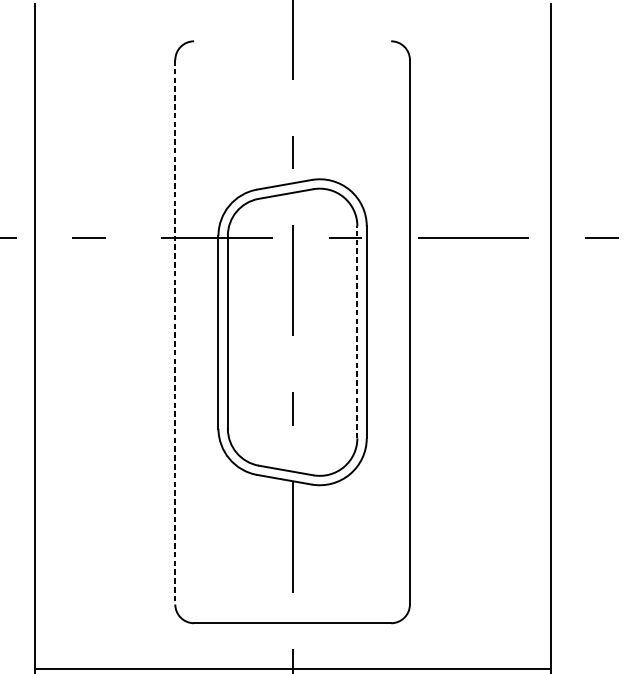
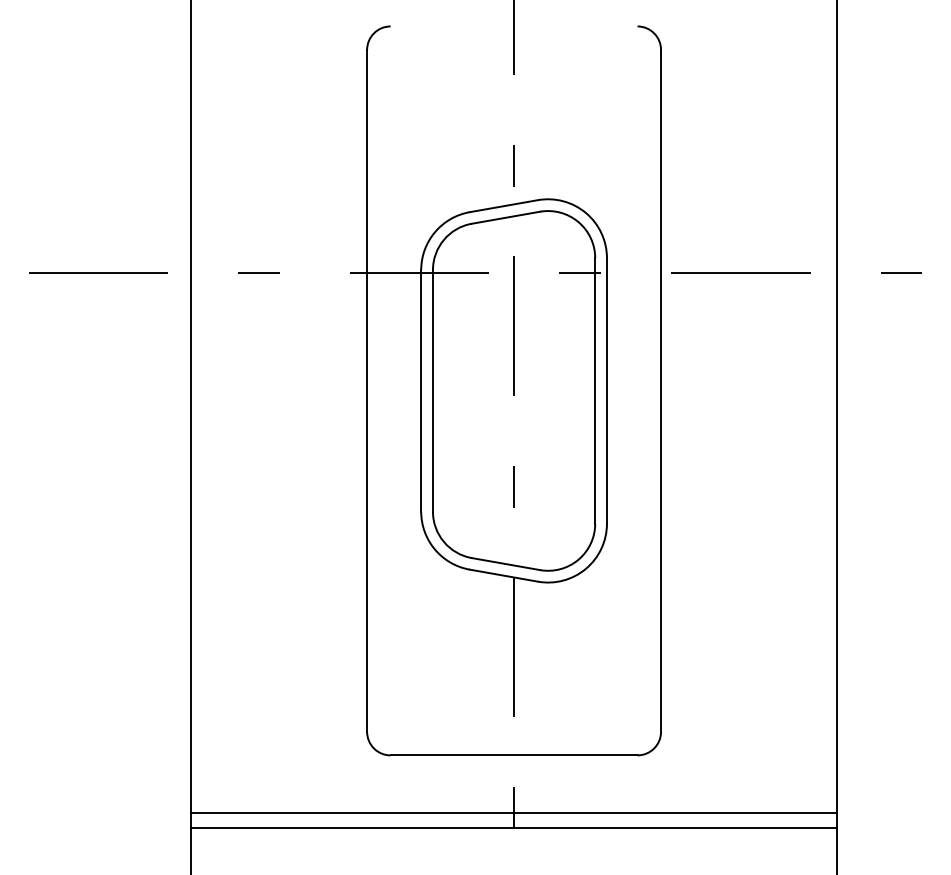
line: (175, 331) -> (367, 390), dashed -> solid
line: (357, 331) -> (595, 390), dashed -> solid

